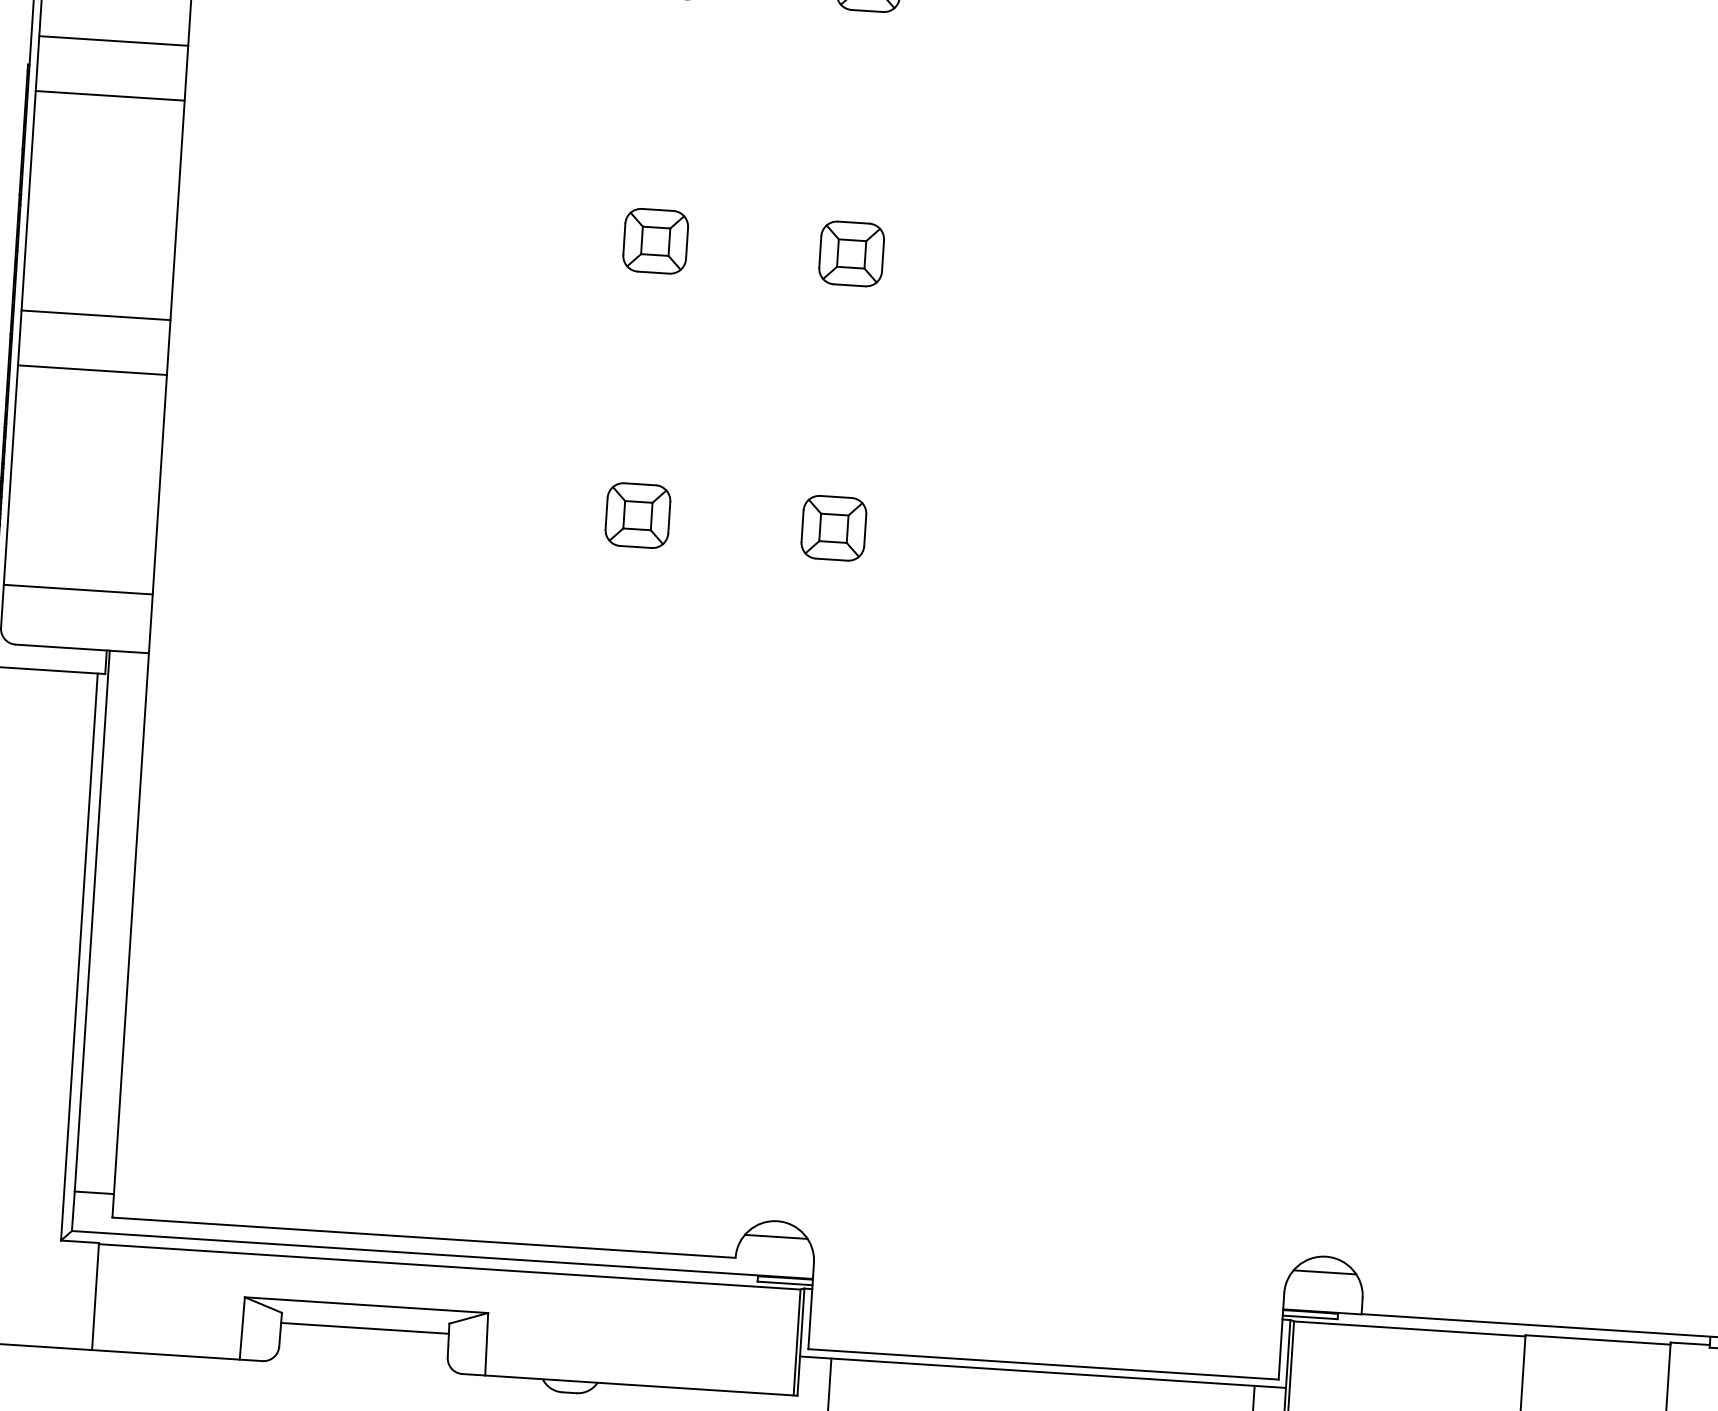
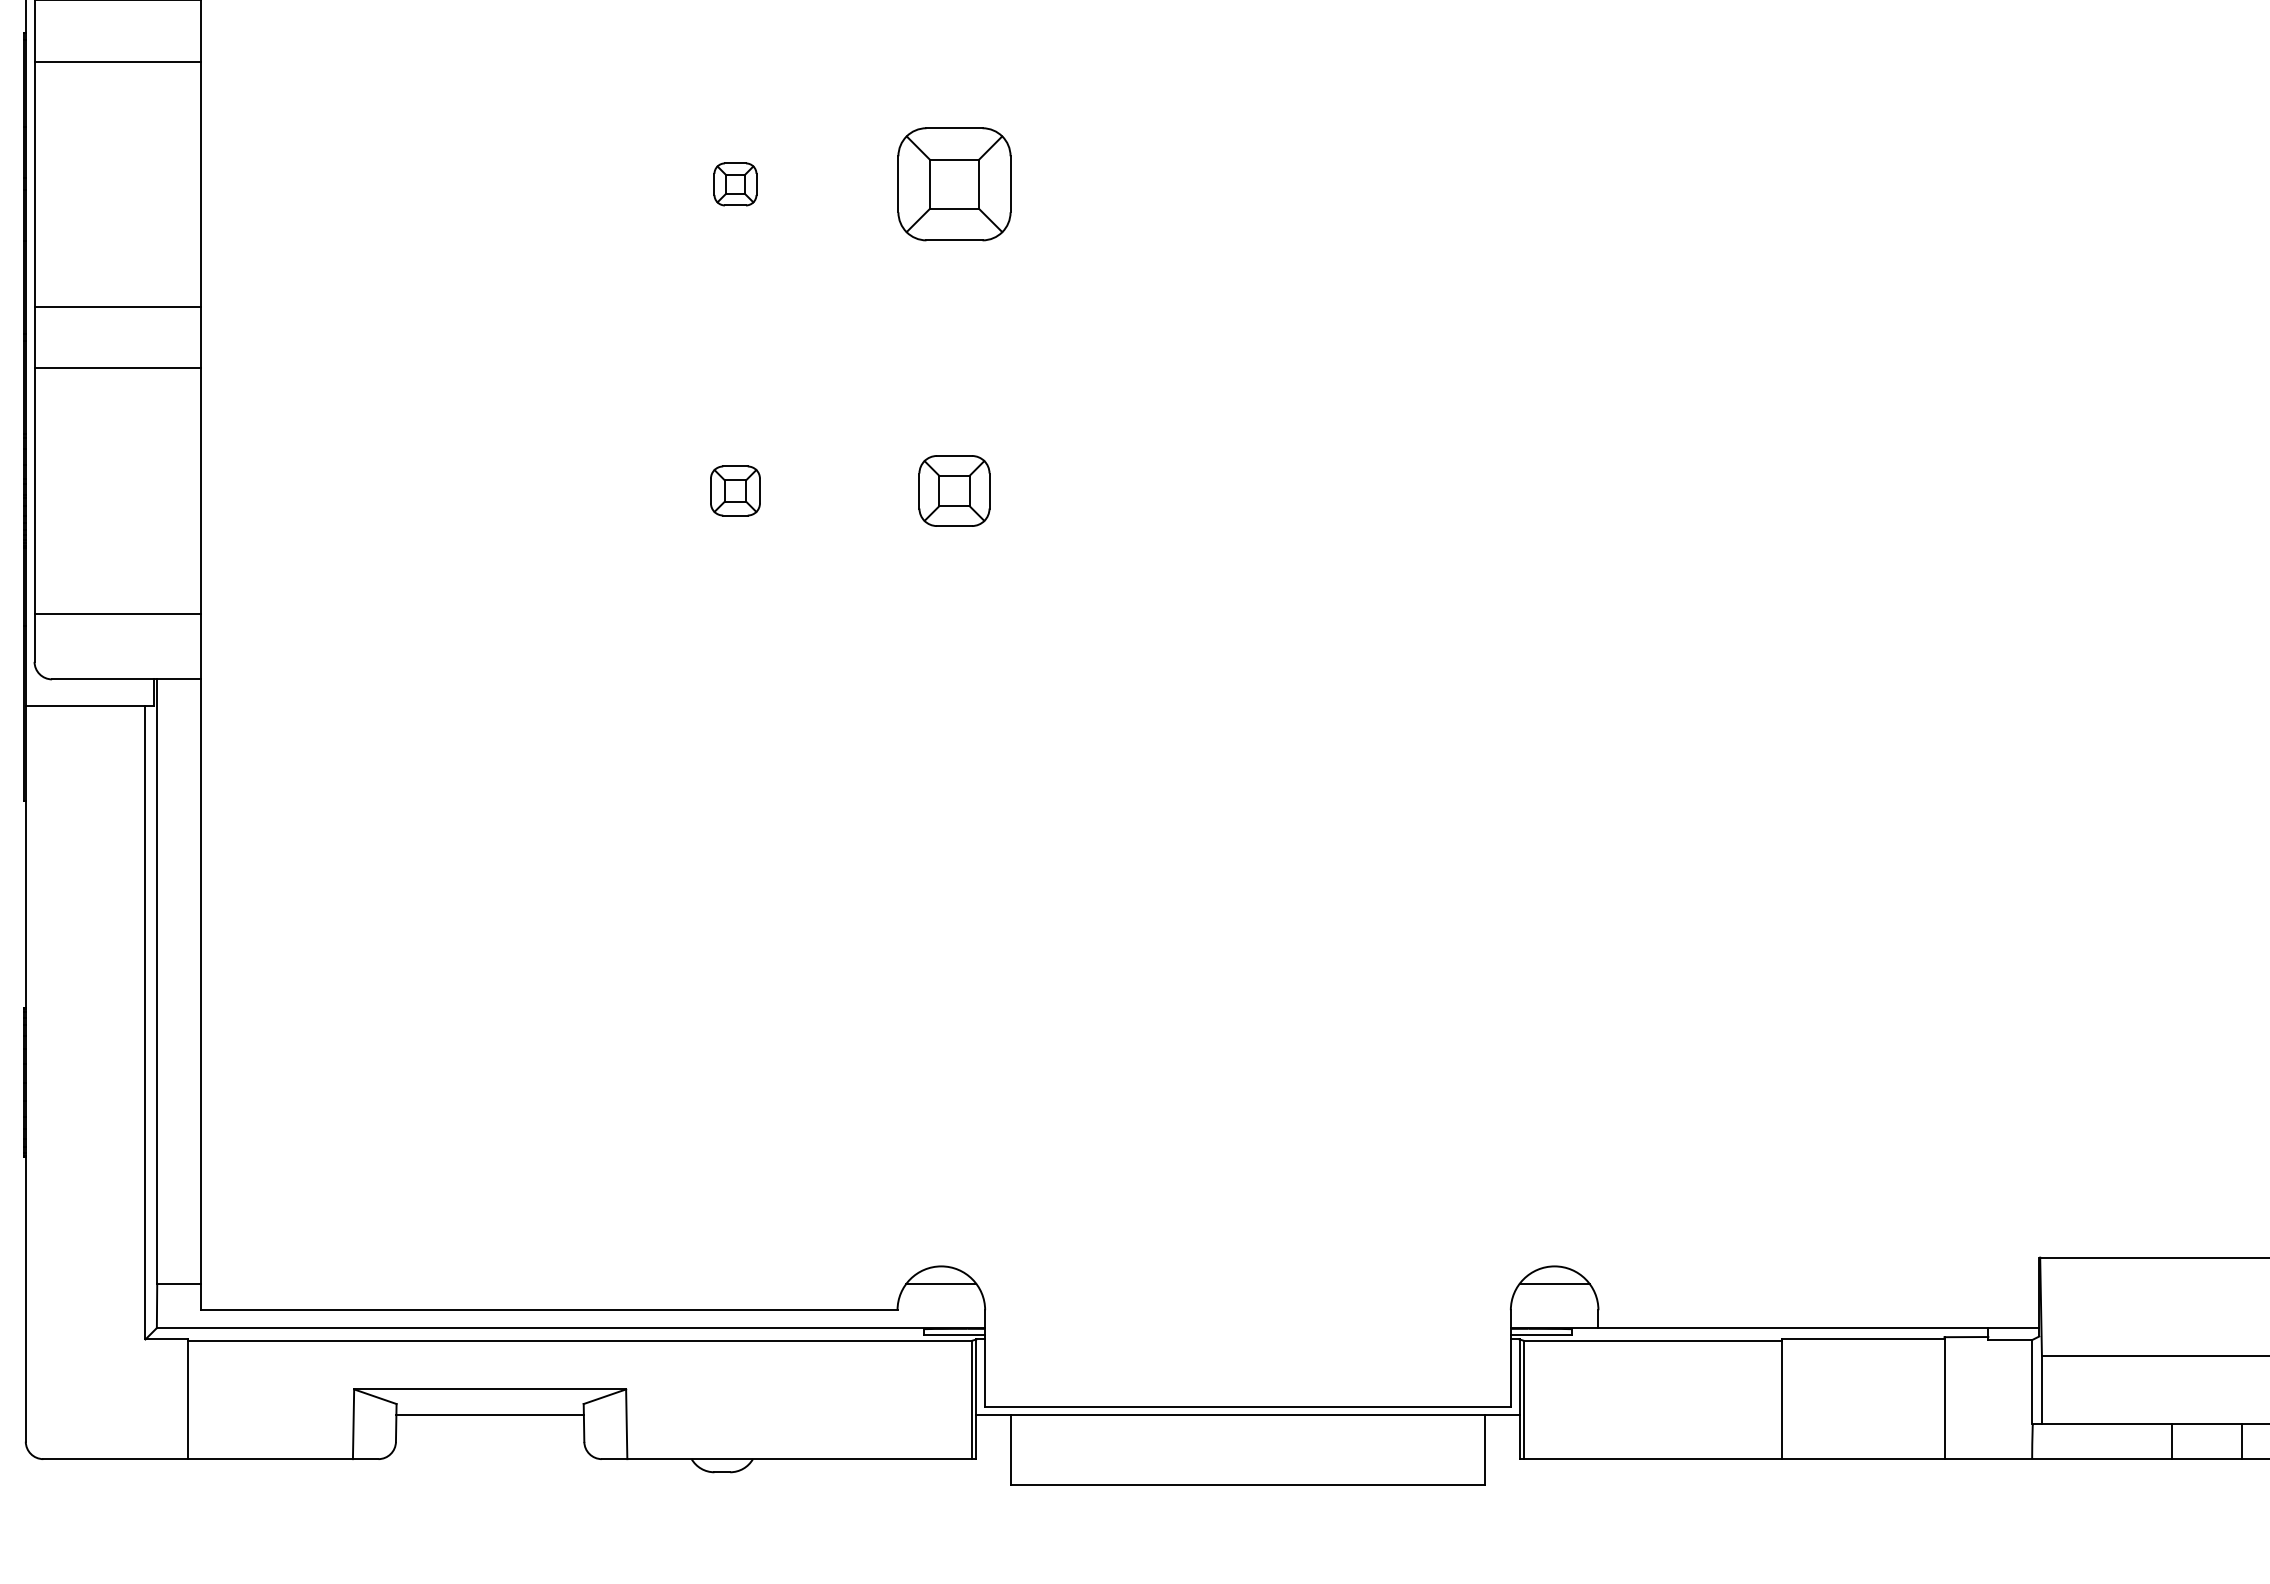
part: (655, 241) -> (735, 184), size x0.6
part: (851, 254) -> (954, 184), size x1.6
part: (638, 515) -> (735, 490), size x0.7

